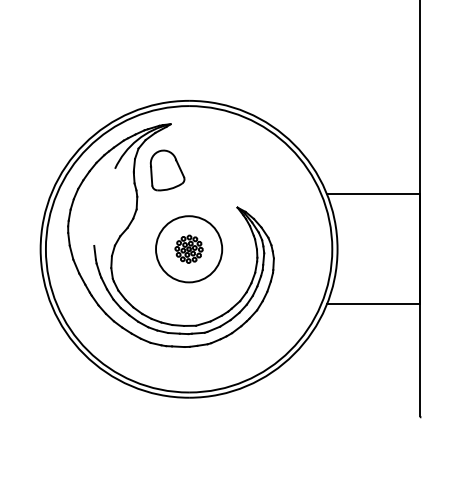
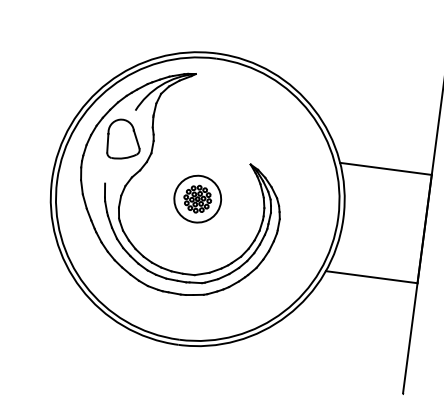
part: (167, 170) -> (124, 139), moved
circle: (188, 248) -> (197, 198), size x0.71

